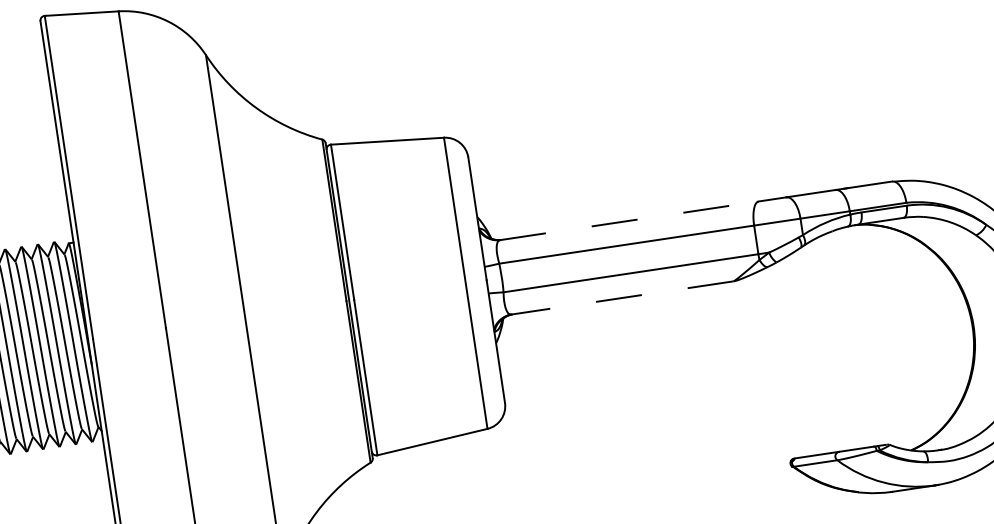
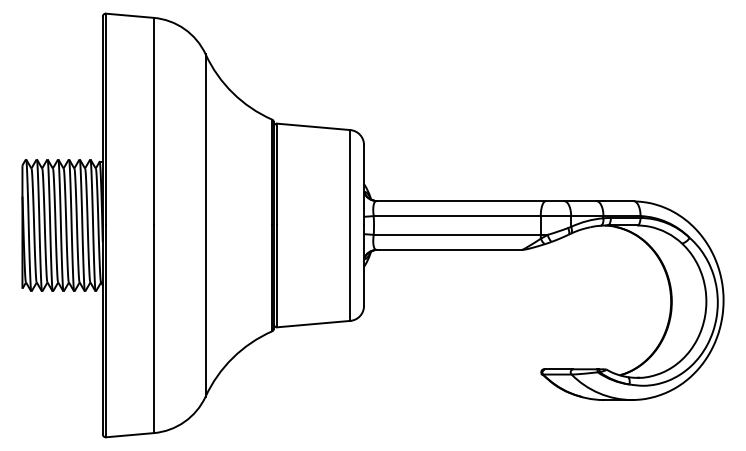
line: (629, 221) -> (461, 201), dashed -> solid
line: (622, 297) -> (449, 249), dashed -> solid

